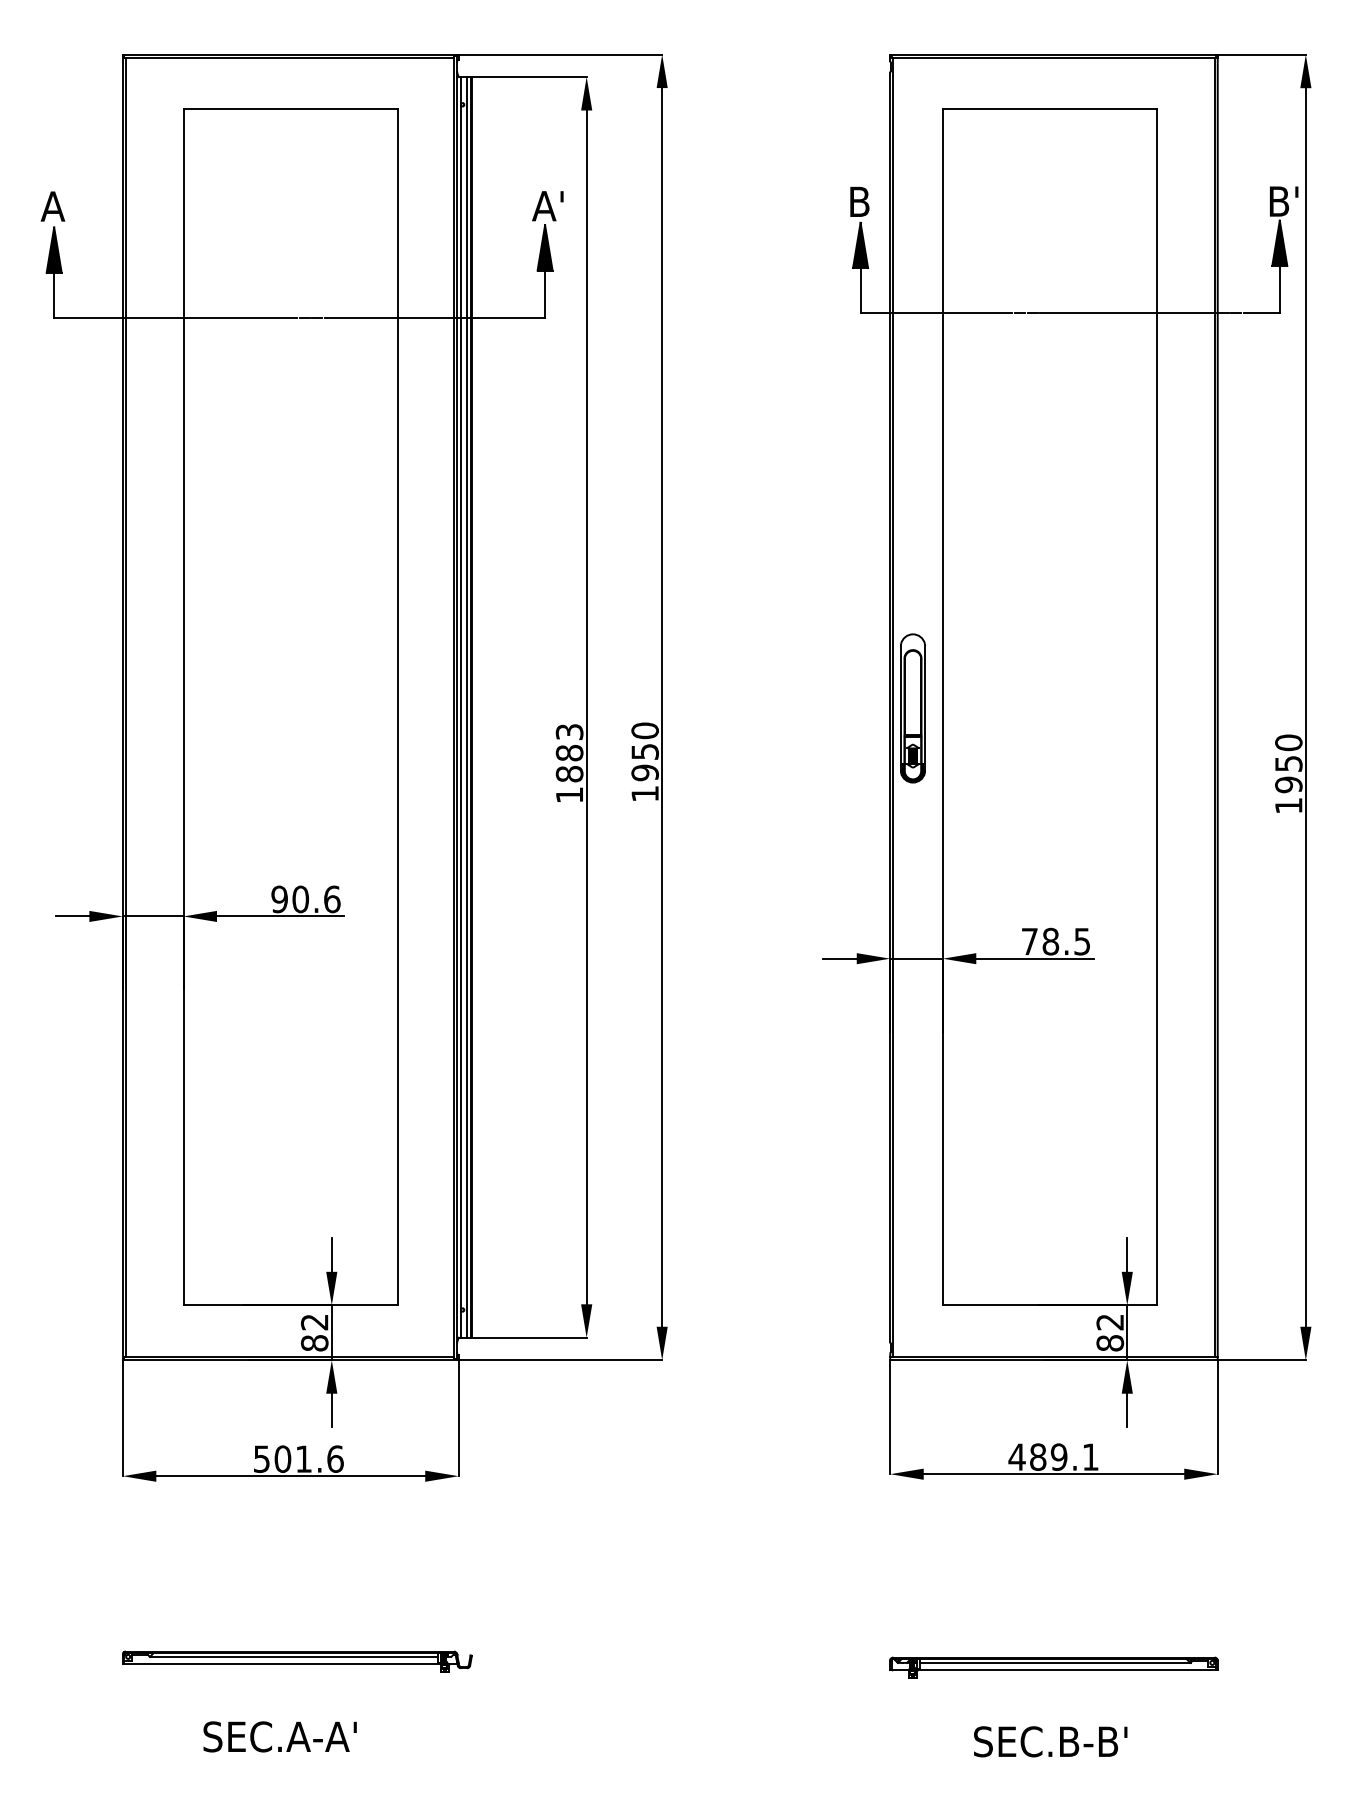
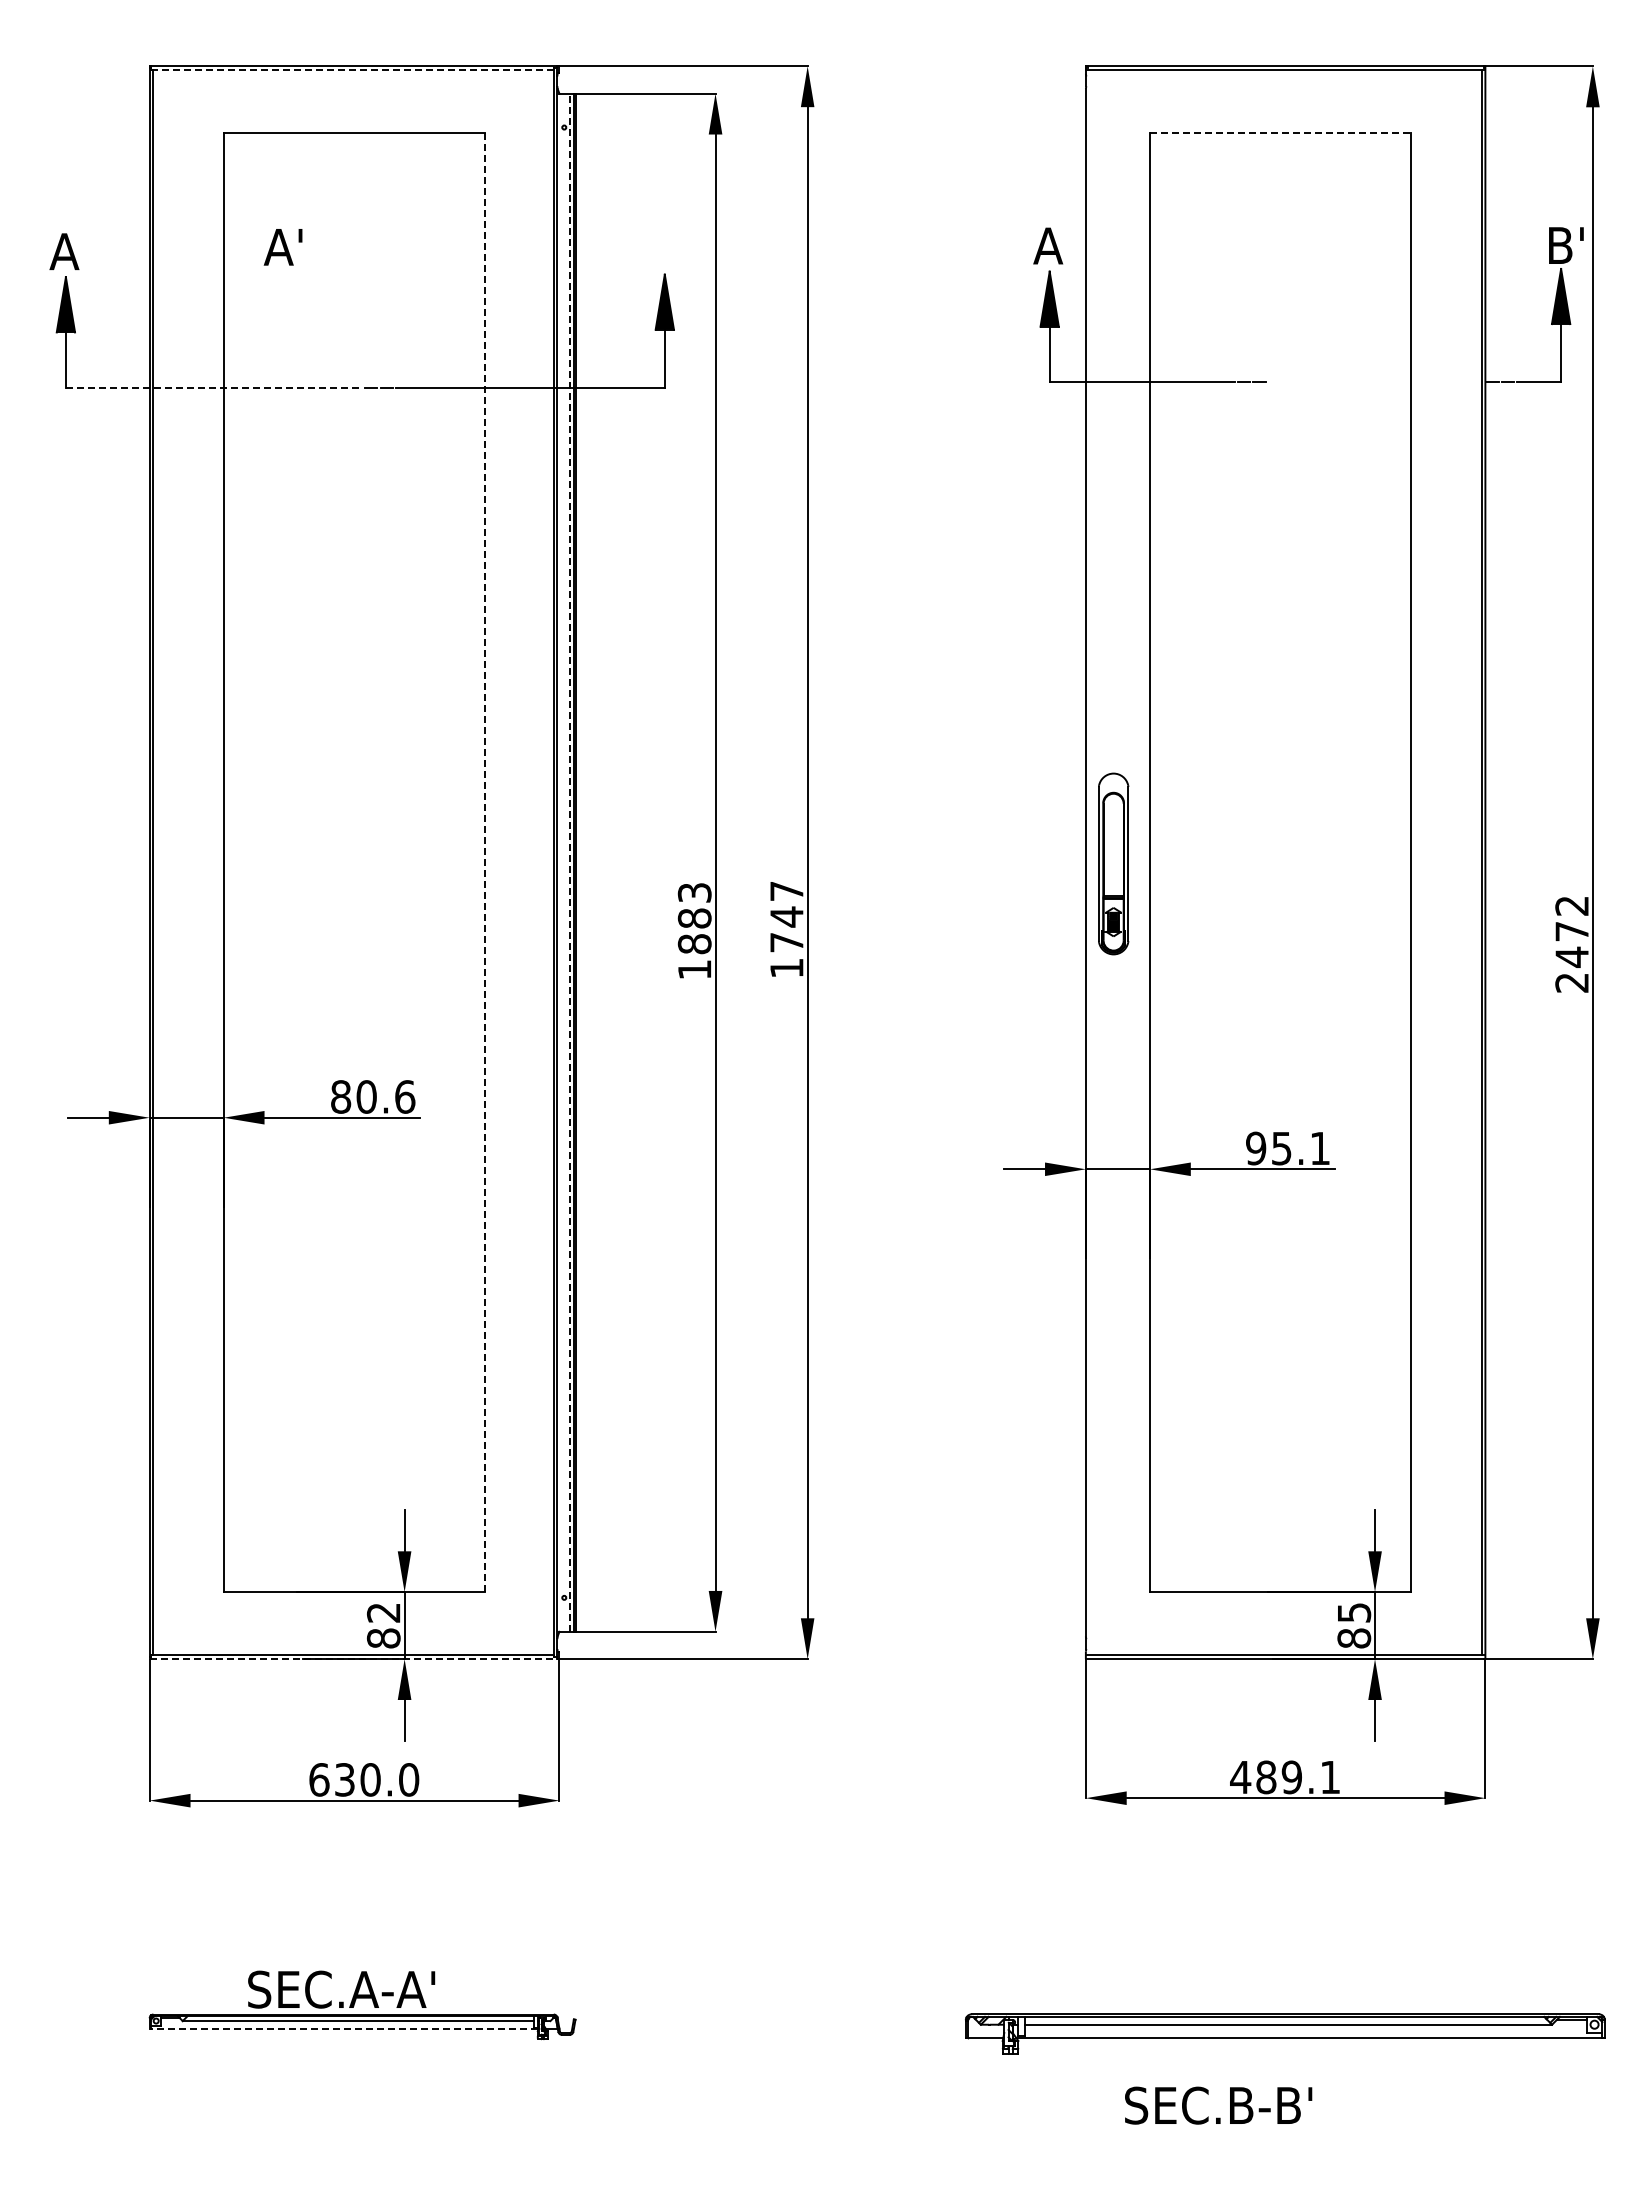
line: (289, 58) -> (352, 70), solid -> dashed
line: (1049, 109) -> (1280, 133), solid -> dashed
text: (859, 201) -> (1048, 245), B -> A
text: (547, 206) -> (282, 247), moved
line: (1127, 312) -> (1375, 381), removed
line: (175, 317) -> (214, 387), solid -> dashed
line: (398, 707) -> (485, 862), solid -> dashed
line: (461, 707) -> (562, 862), removed
line: (466, 707) -> (569, 862), solid -> dashed
line: (893, 707) -> (1089, 862), removed
text: (644, 751) -> (786, 916), 1950 -> 1747
text: (1289, 773) -> (1572, 943), 1950 -> 2472
text: (279, 899) -> (340, 1096), 90.6 -> 80.6
text: (1055, 941) -> (1287, 1148), 78.5 -> 95.1
text: (1110, 1321) -> (1354, 1612), 82 -> 85
line: (290, 1360) -> (354, 1659), solid -> dashed
text: (298, 1458) -> (364, 1779), 501.6 -> 630.0
line: (281, 1663) -> (343, 2029), solid -> dashed
part: (1053, 1667) -> (1285, 2034), size x1.6
text: (280, 1736) -> (341, 1989), moved
text: (1050, 1741) -> (1218, 2105), moved

